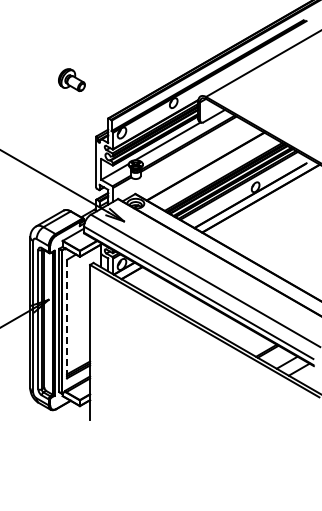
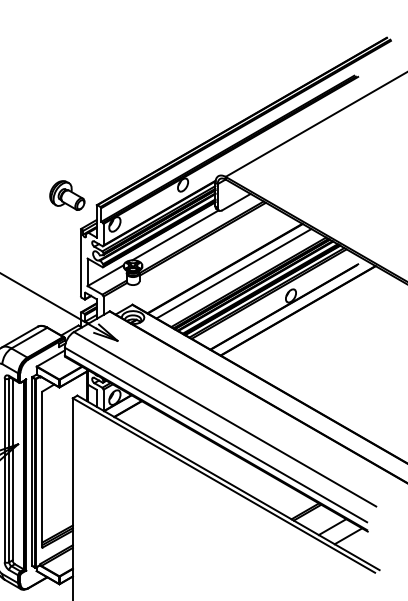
part: (71, 80) -> (66, 196), moved
line: (212, 170) -> (234, 273), added
line: (67, 319) -> (43, 470), dashed -> solid

